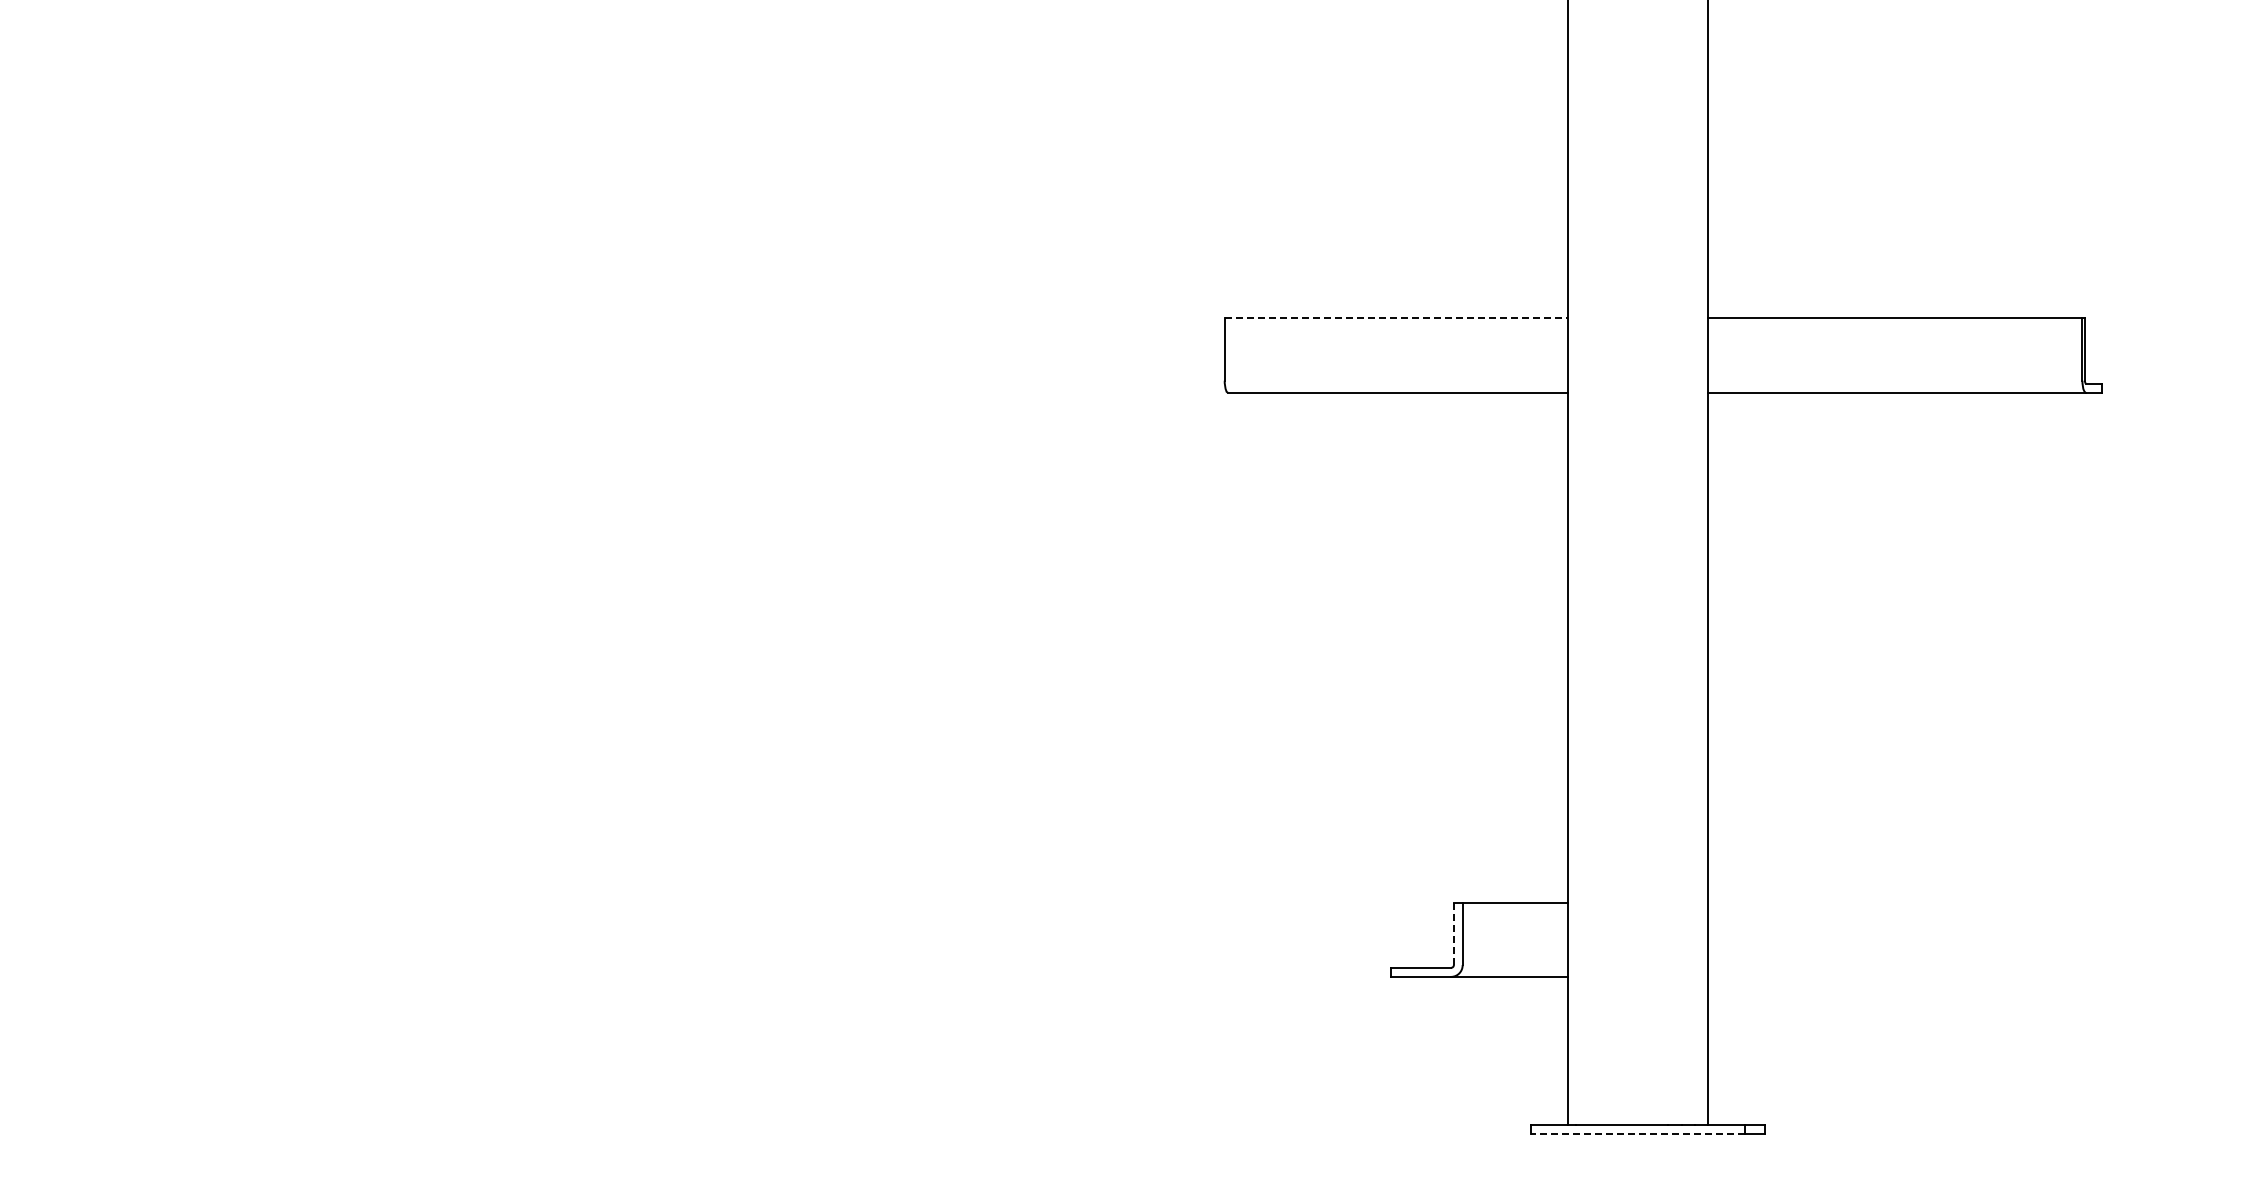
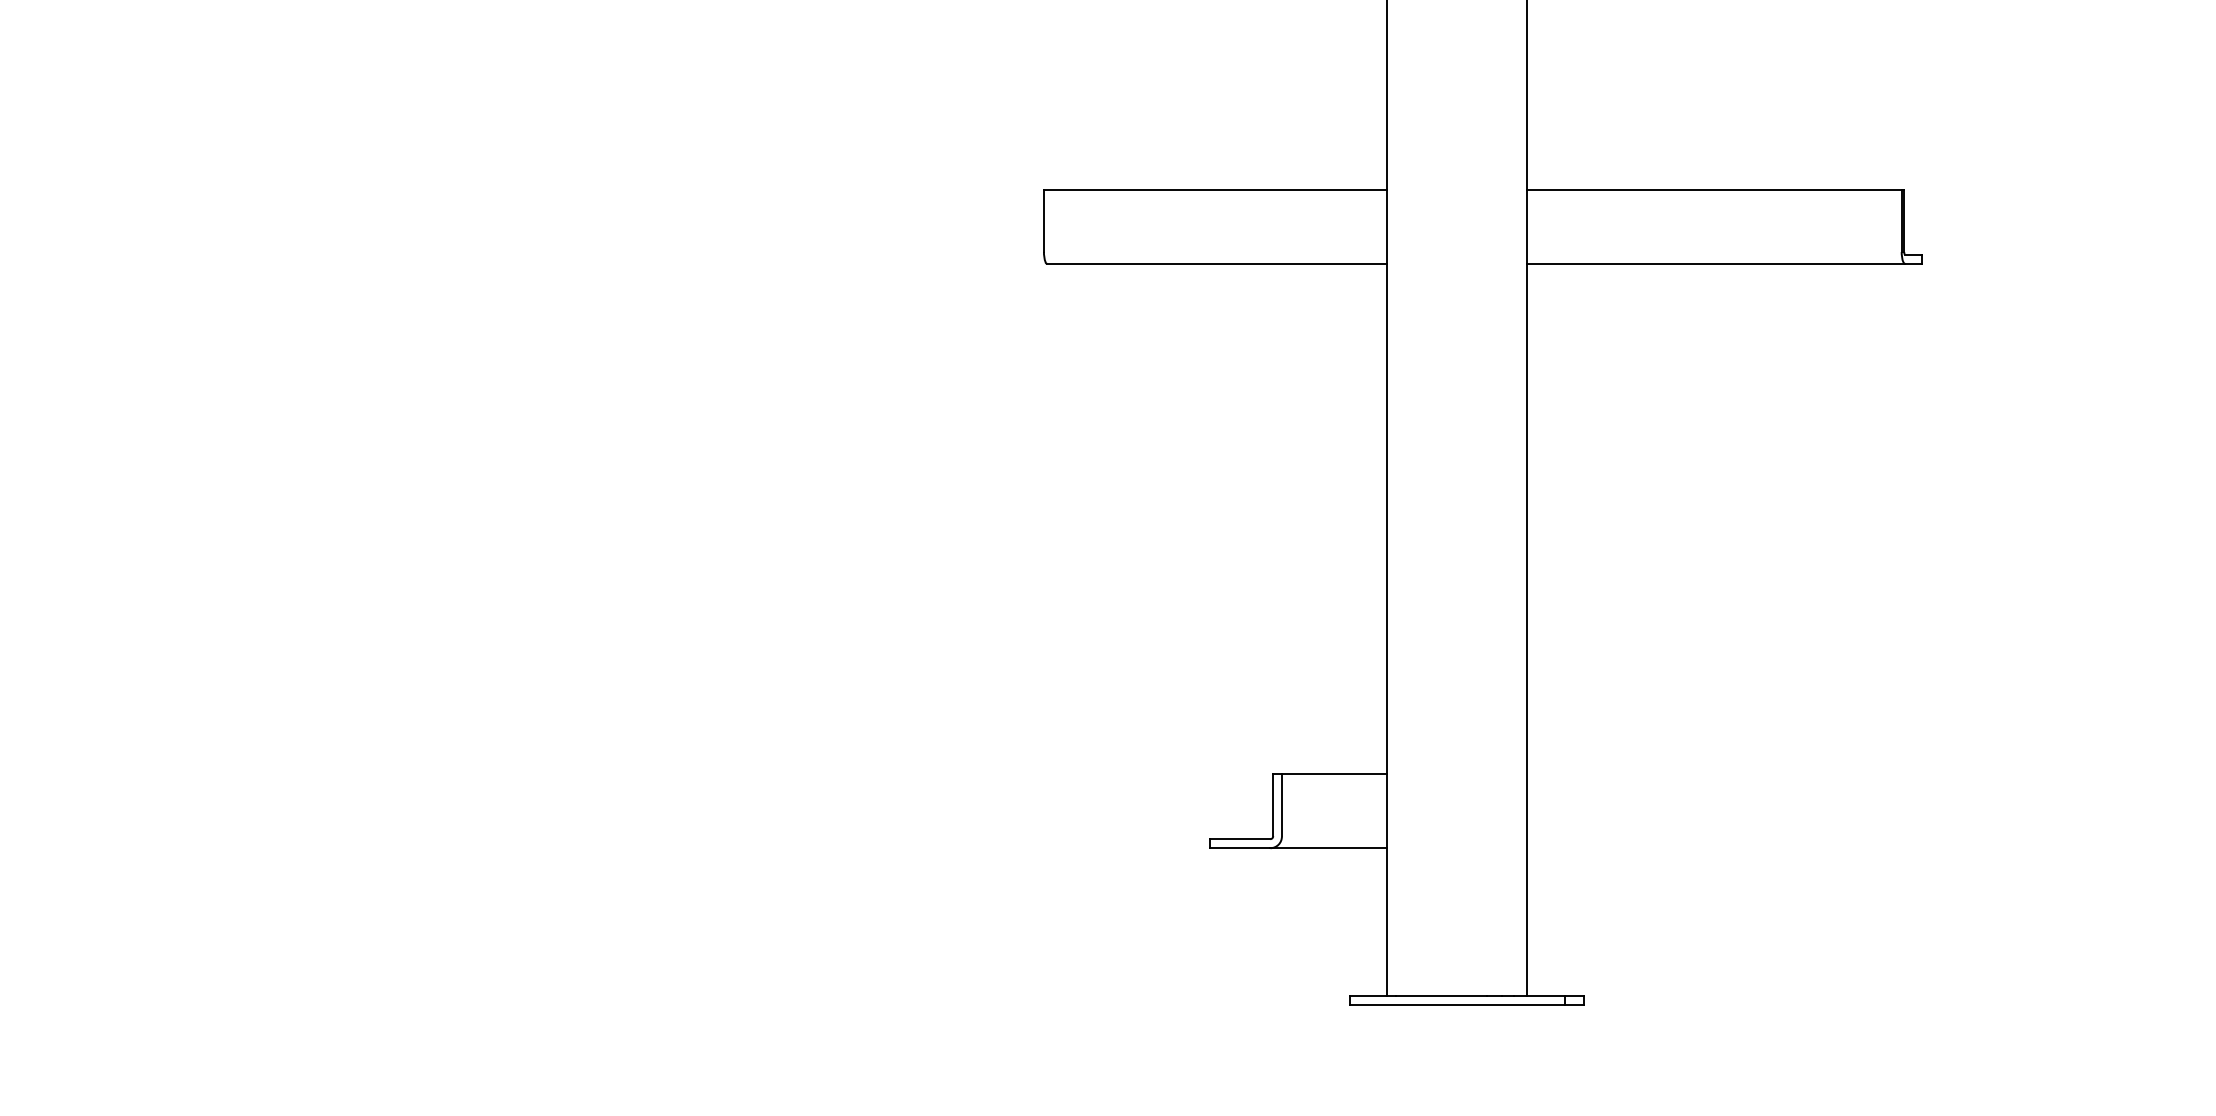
line: (1396, 318) -> (1215, 189), dashed -> solid
line: (1453, 934) -> (1272, 805), dashed -> solid
line: (1637, 1134) -> (1456, 1005), dashed -> solid

